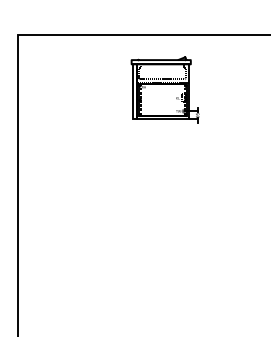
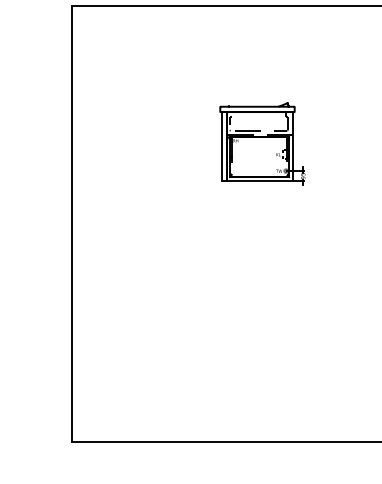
part: (165, 89) -> (262, 143), moved

